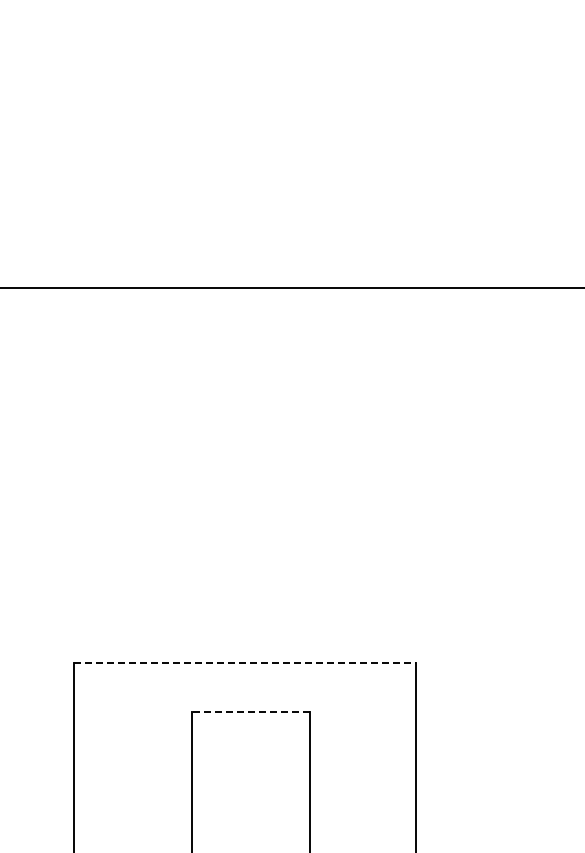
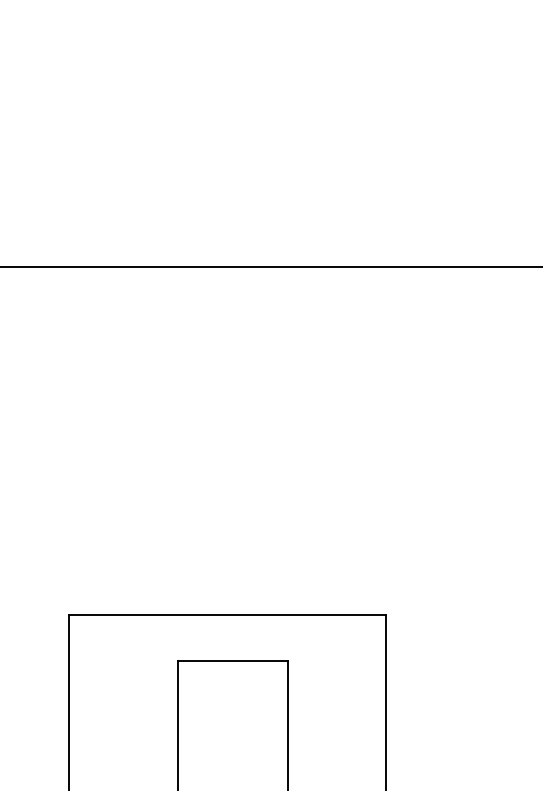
line: (245, 662) -> (227, 614), dashed -> solid
line: (251, 712) -> (233, 660), dashed -> solid

